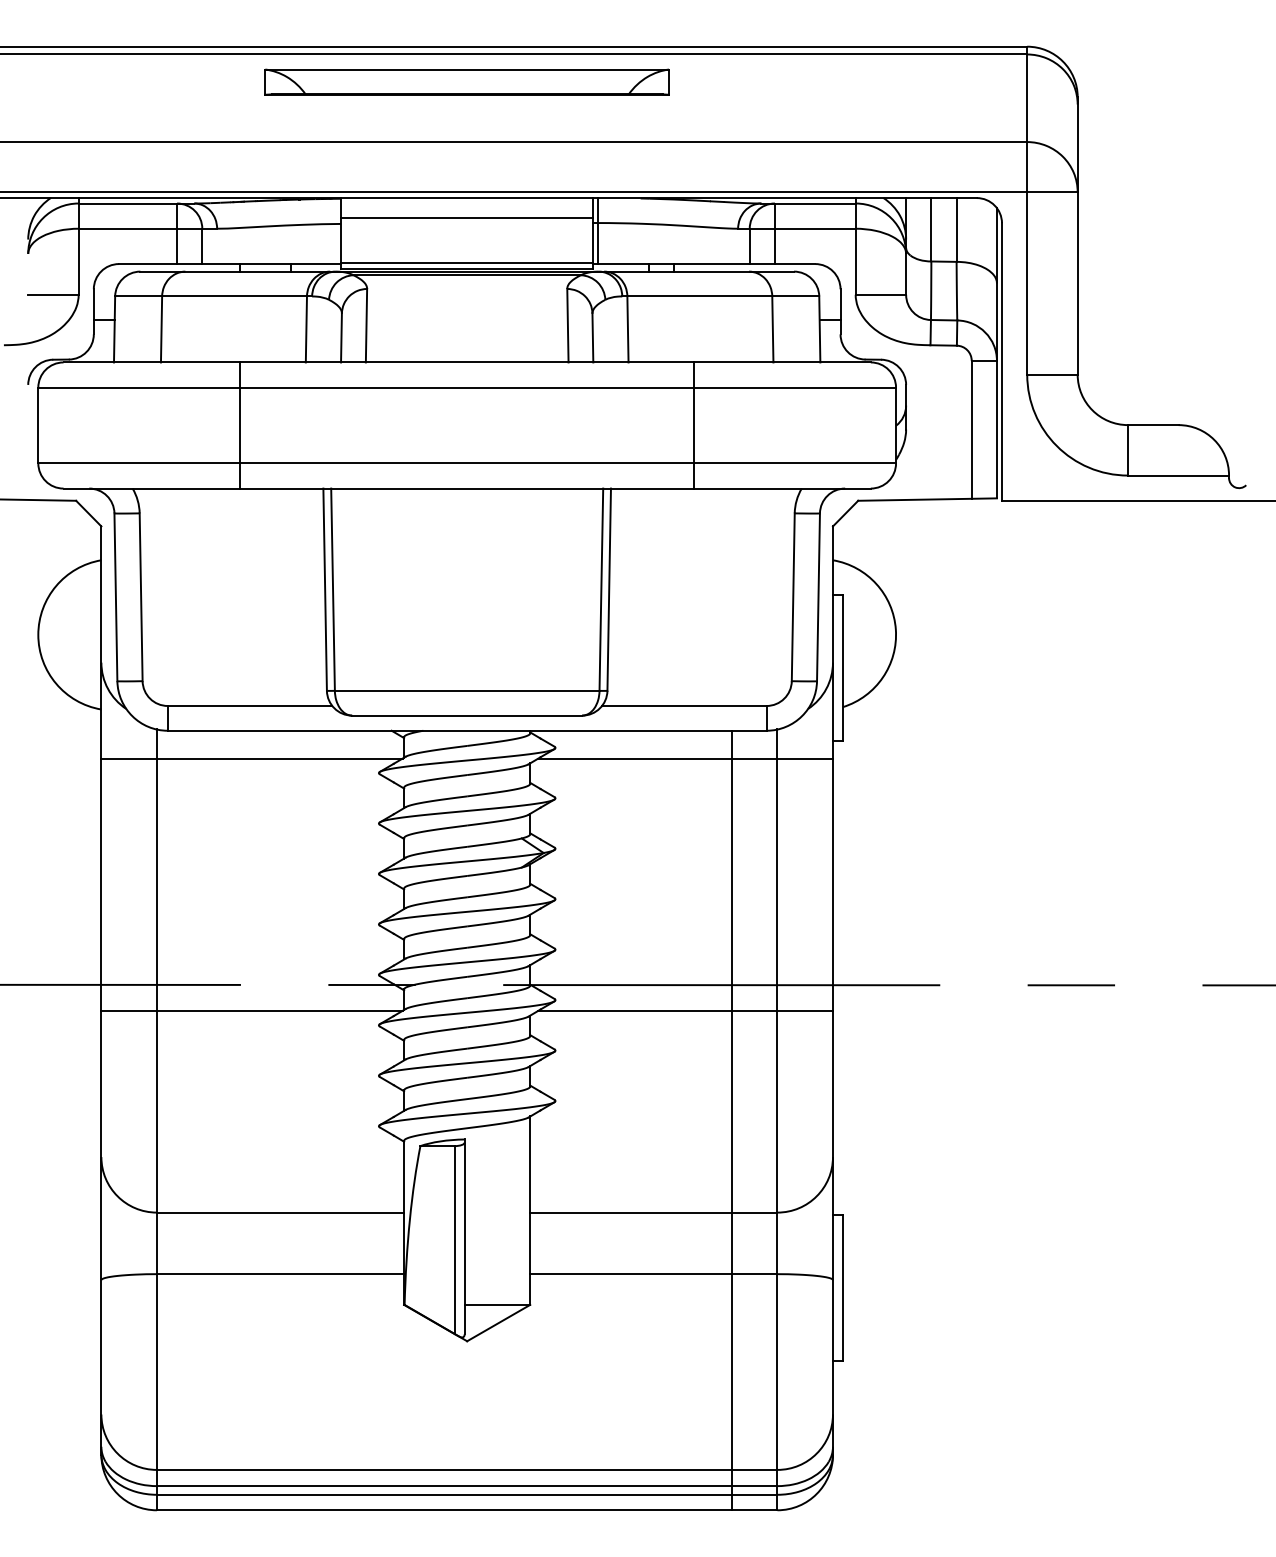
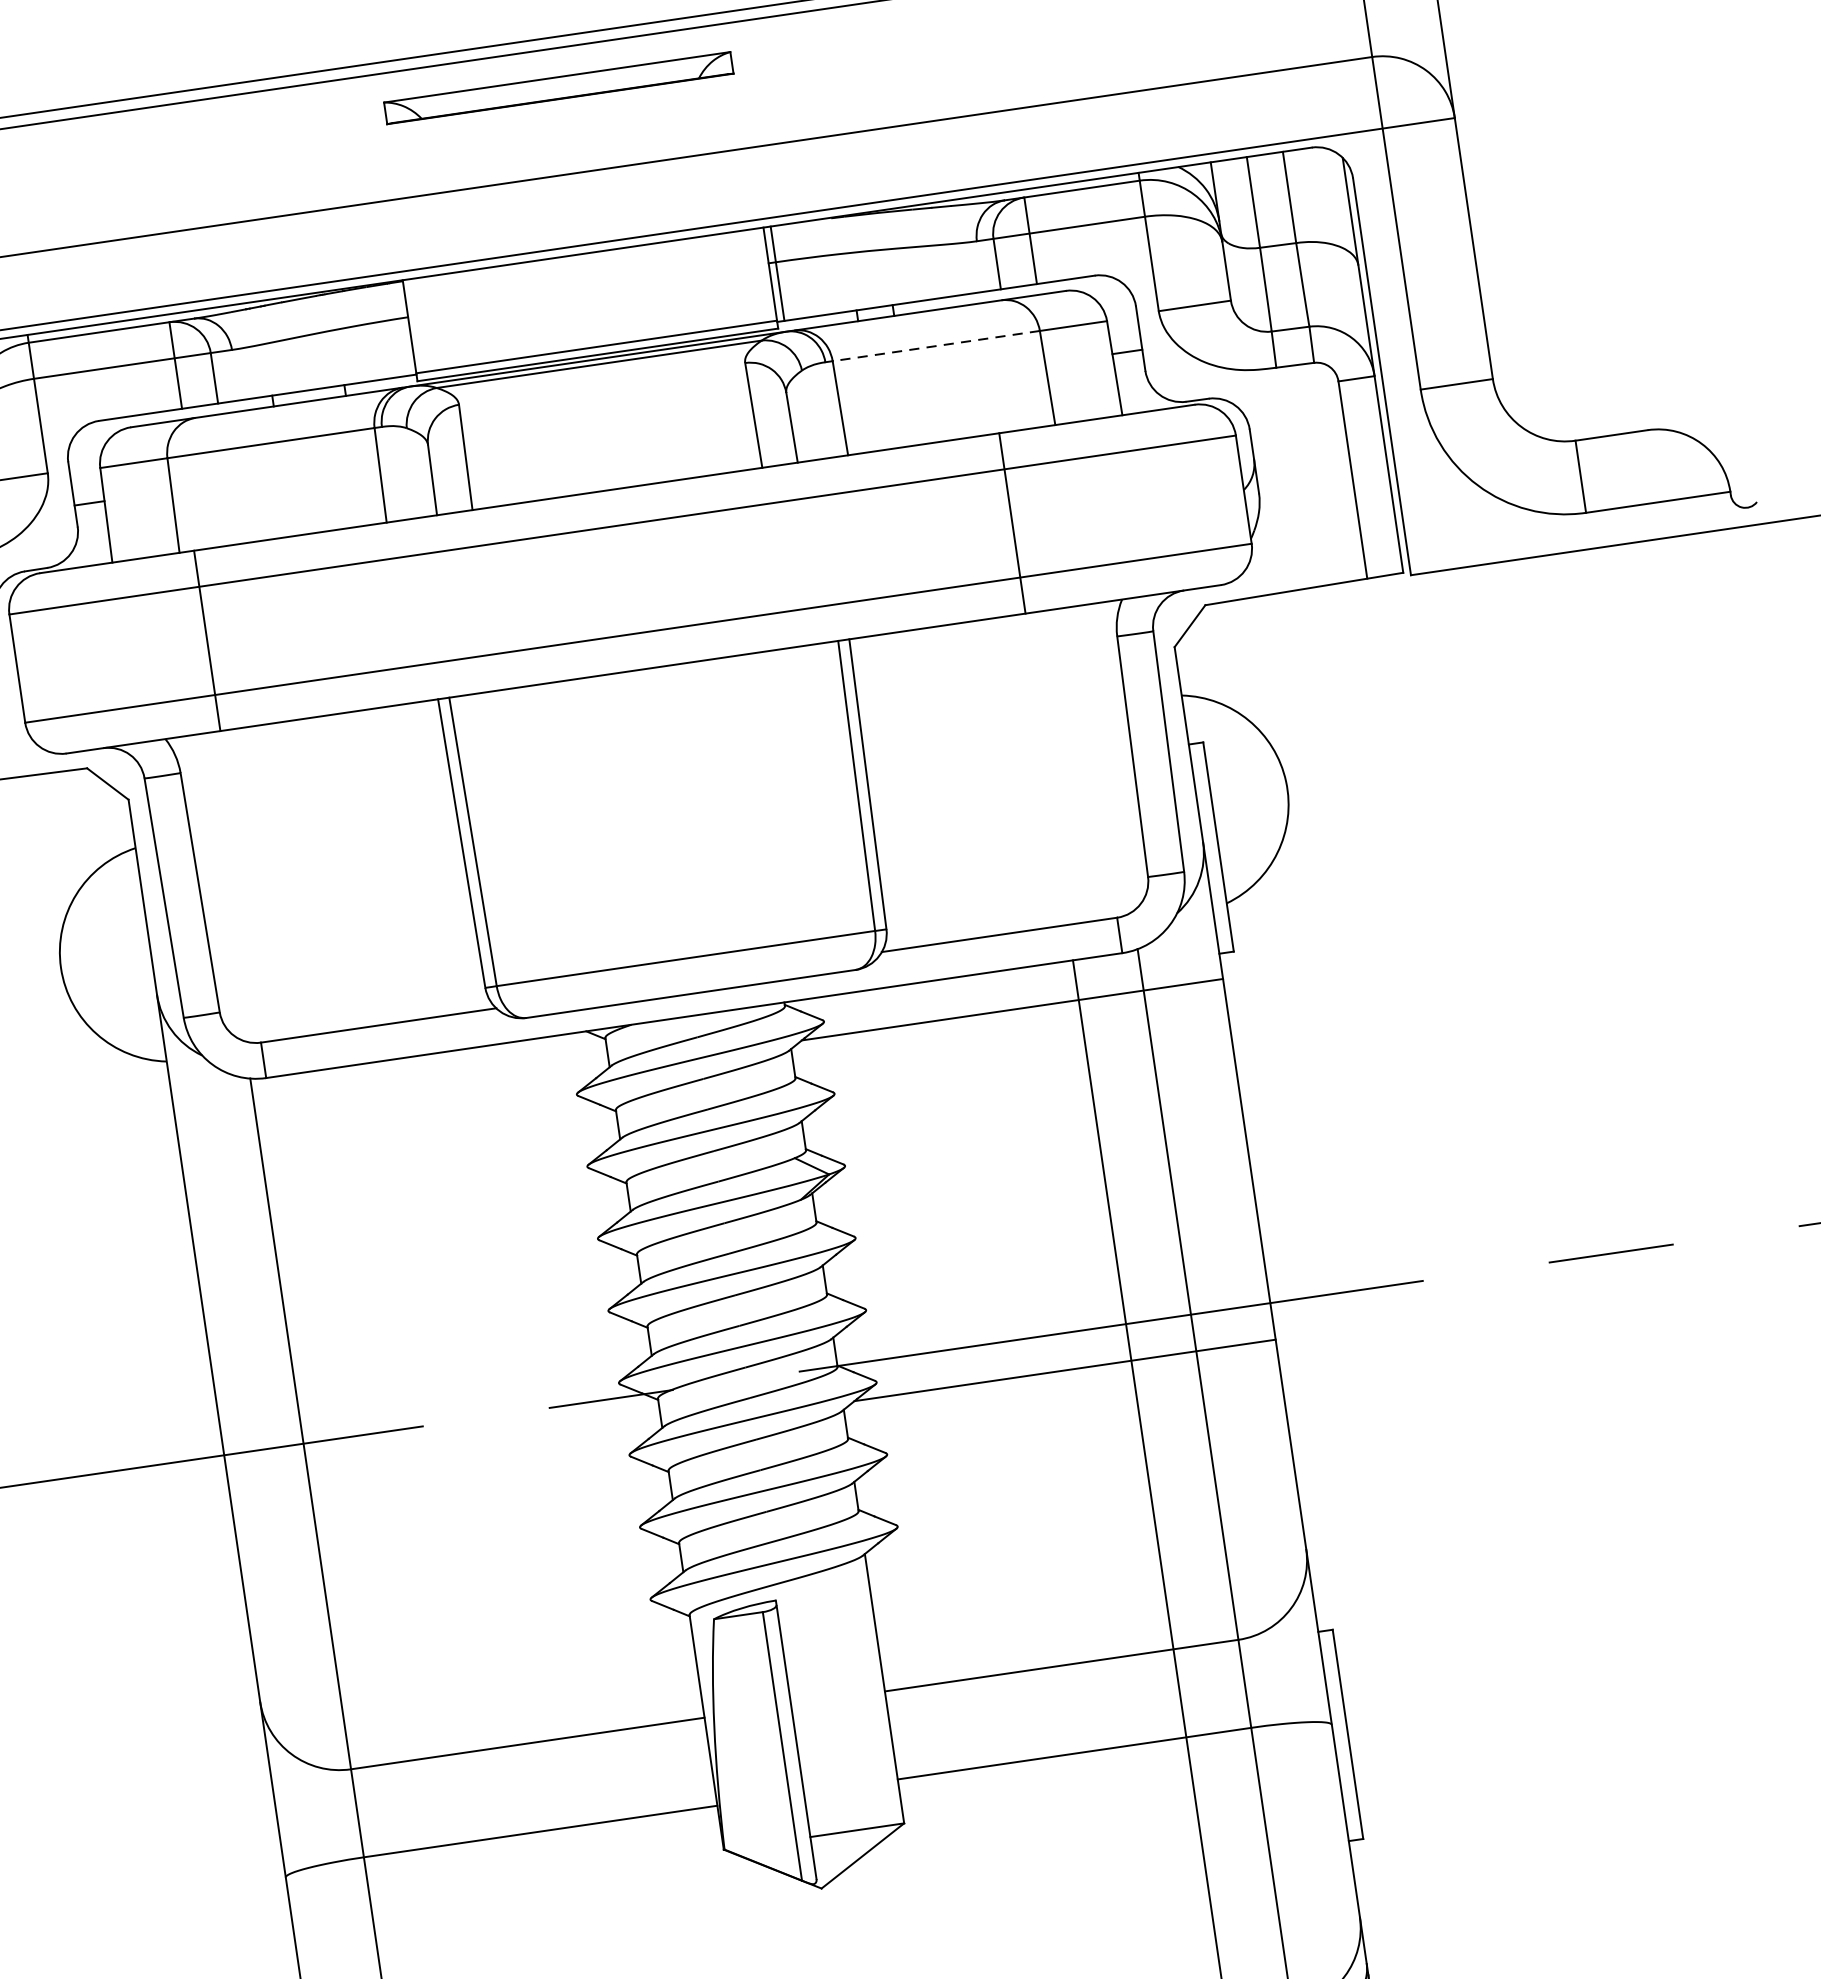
part: (466, 81) -> (557, 87), size x0.6
line: (467, 217) -> (587, 281), removed
line: (699, 296) -> (935, 346), solid -> dashed
line: (240, 425) -> (207, 640), moved
line: (694, 425) -> (1012, 523), moved
line: (251, 758) -> (391, 1100), removed
line: (251, 1010) -> (444, 1460), removed

